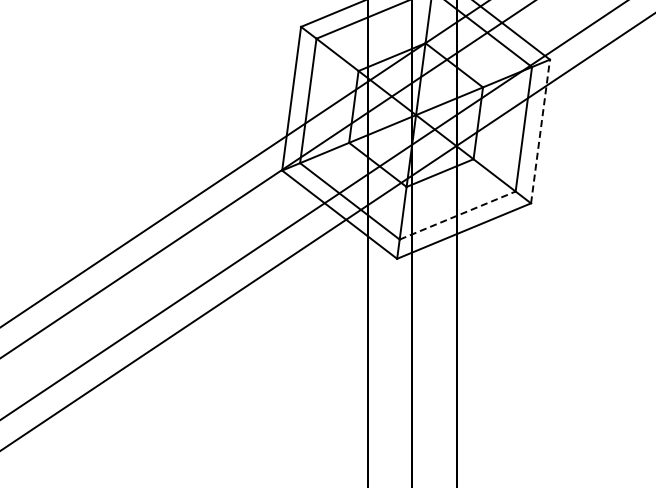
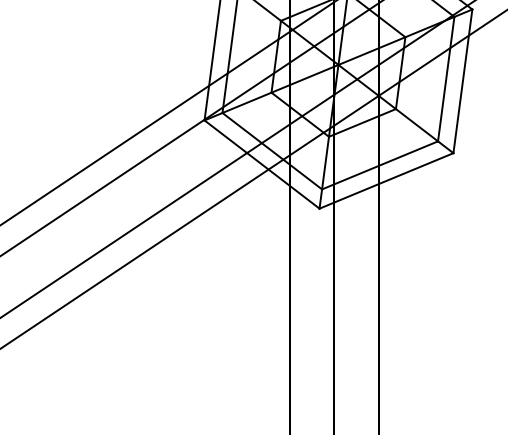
line: (540, 131) -> (462, 81), dashed -> solid
line: (457, 215) -> (379, 165), dashed -> solid

